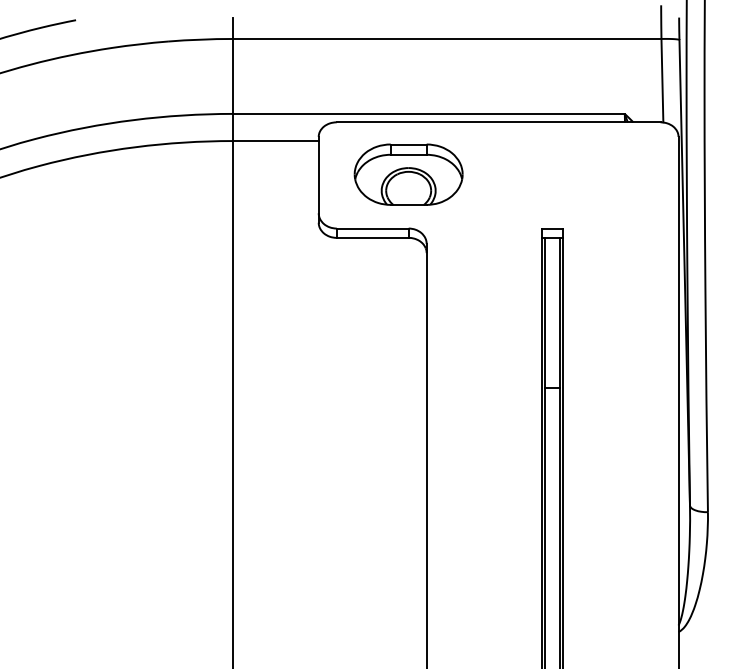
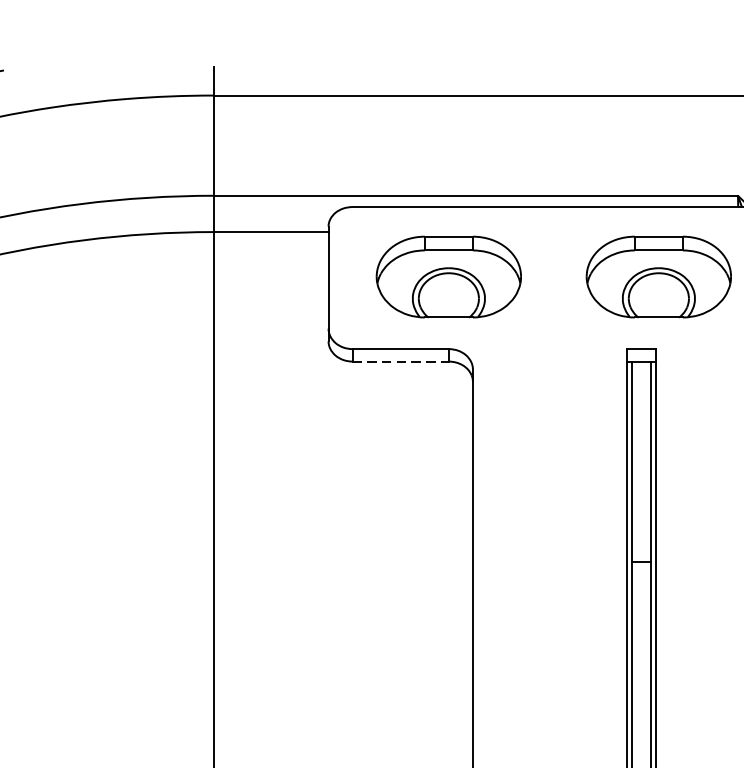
part: (565, 174) -> (658, 276), added
line: (372, 237) -> (400, 361), solid -> dashed

